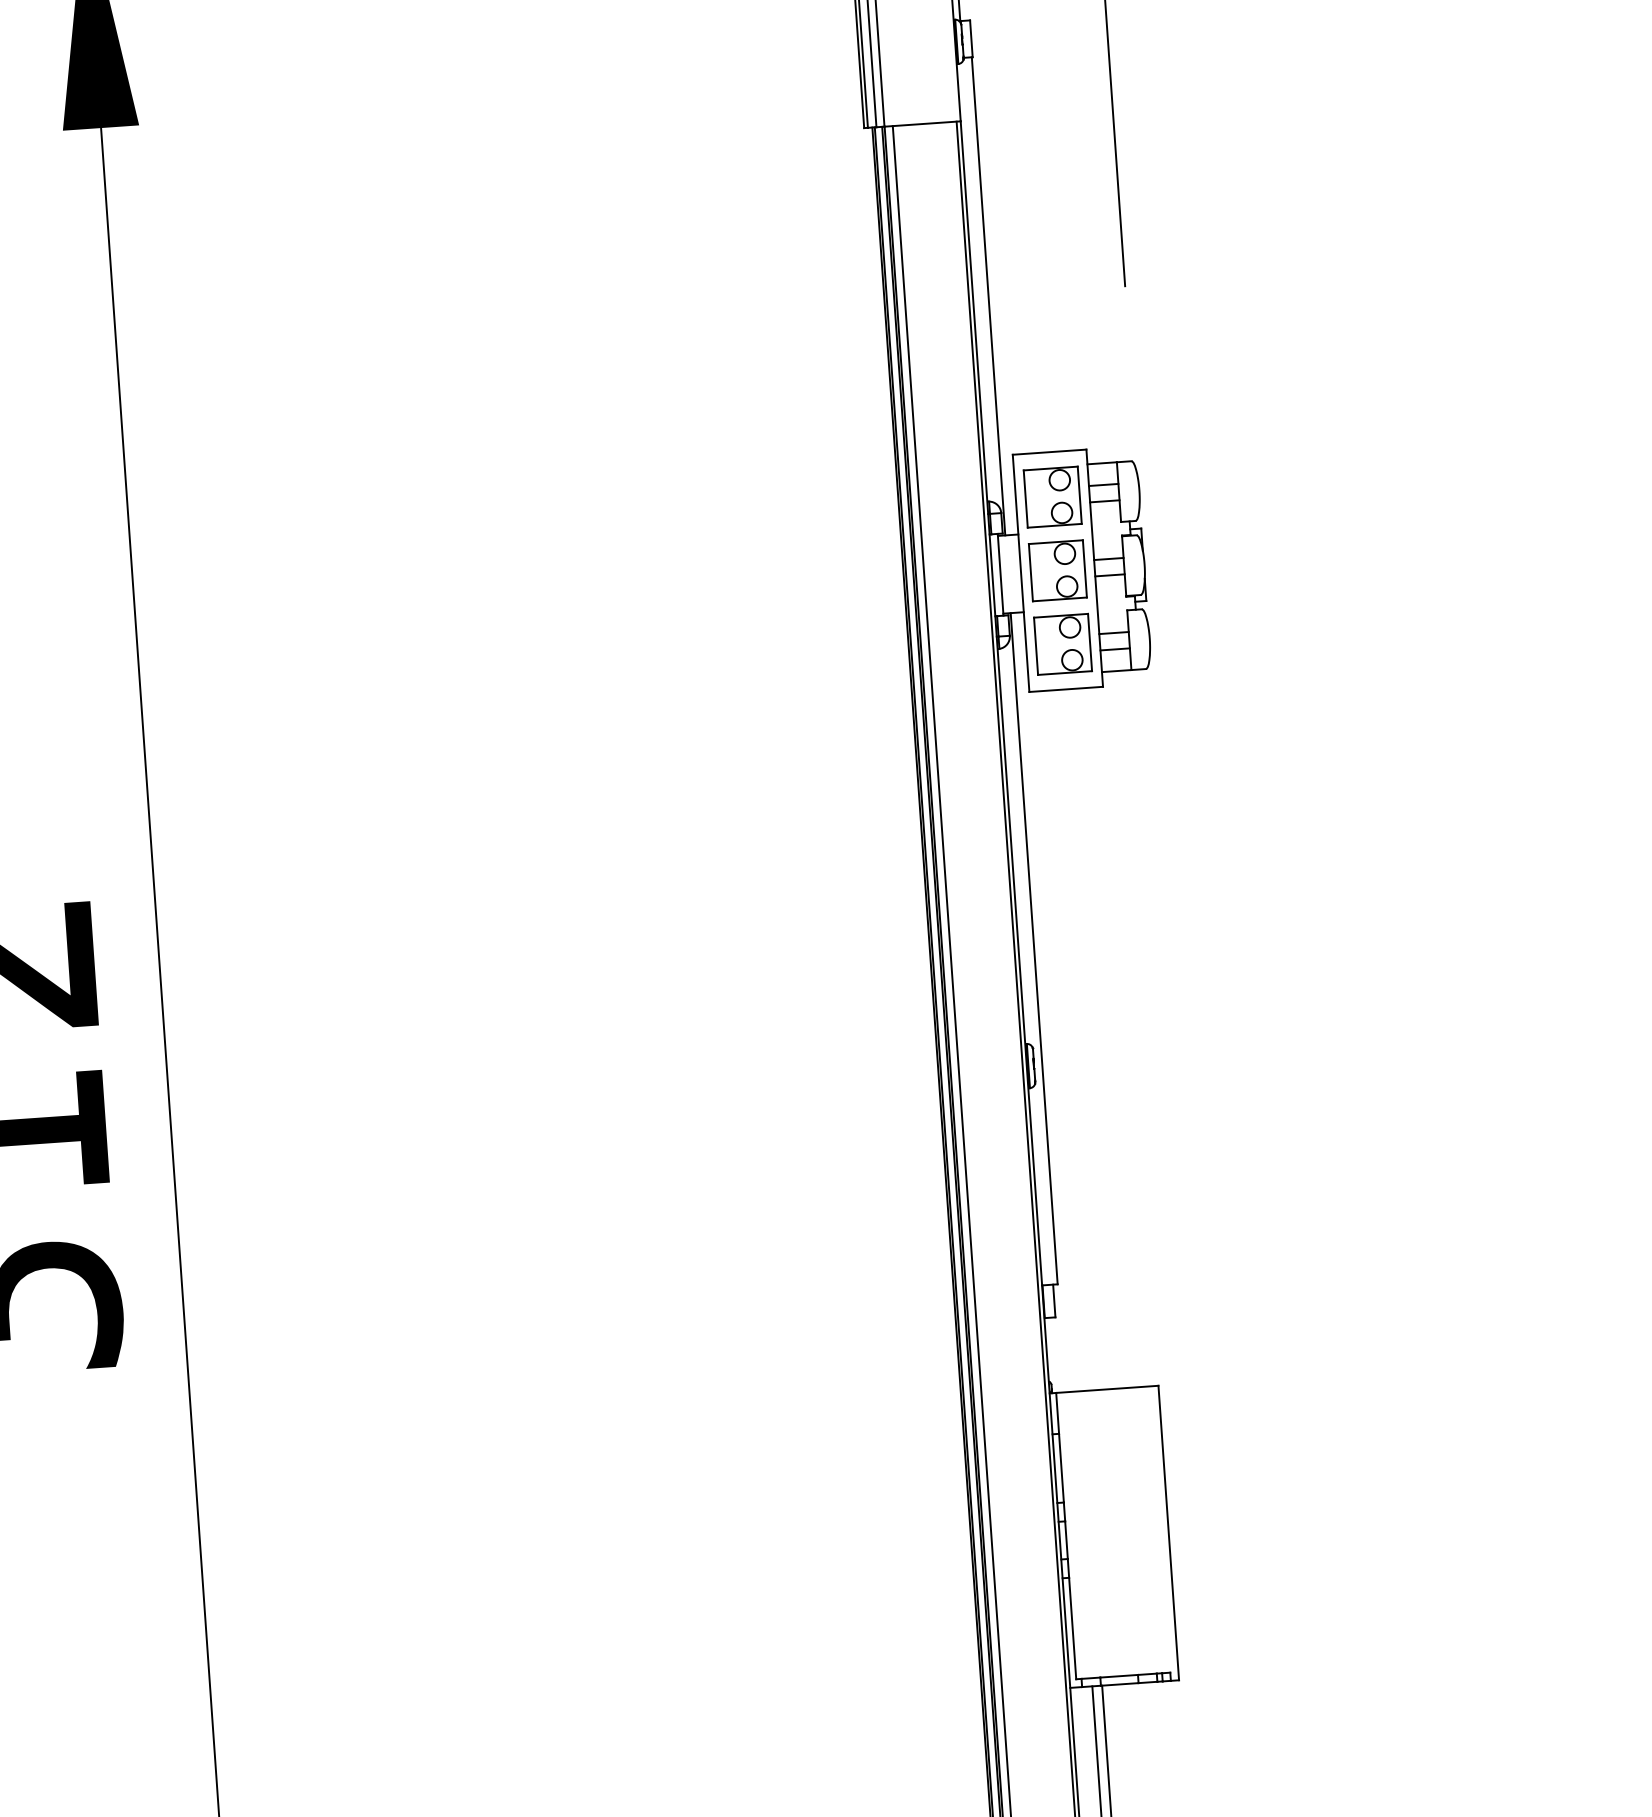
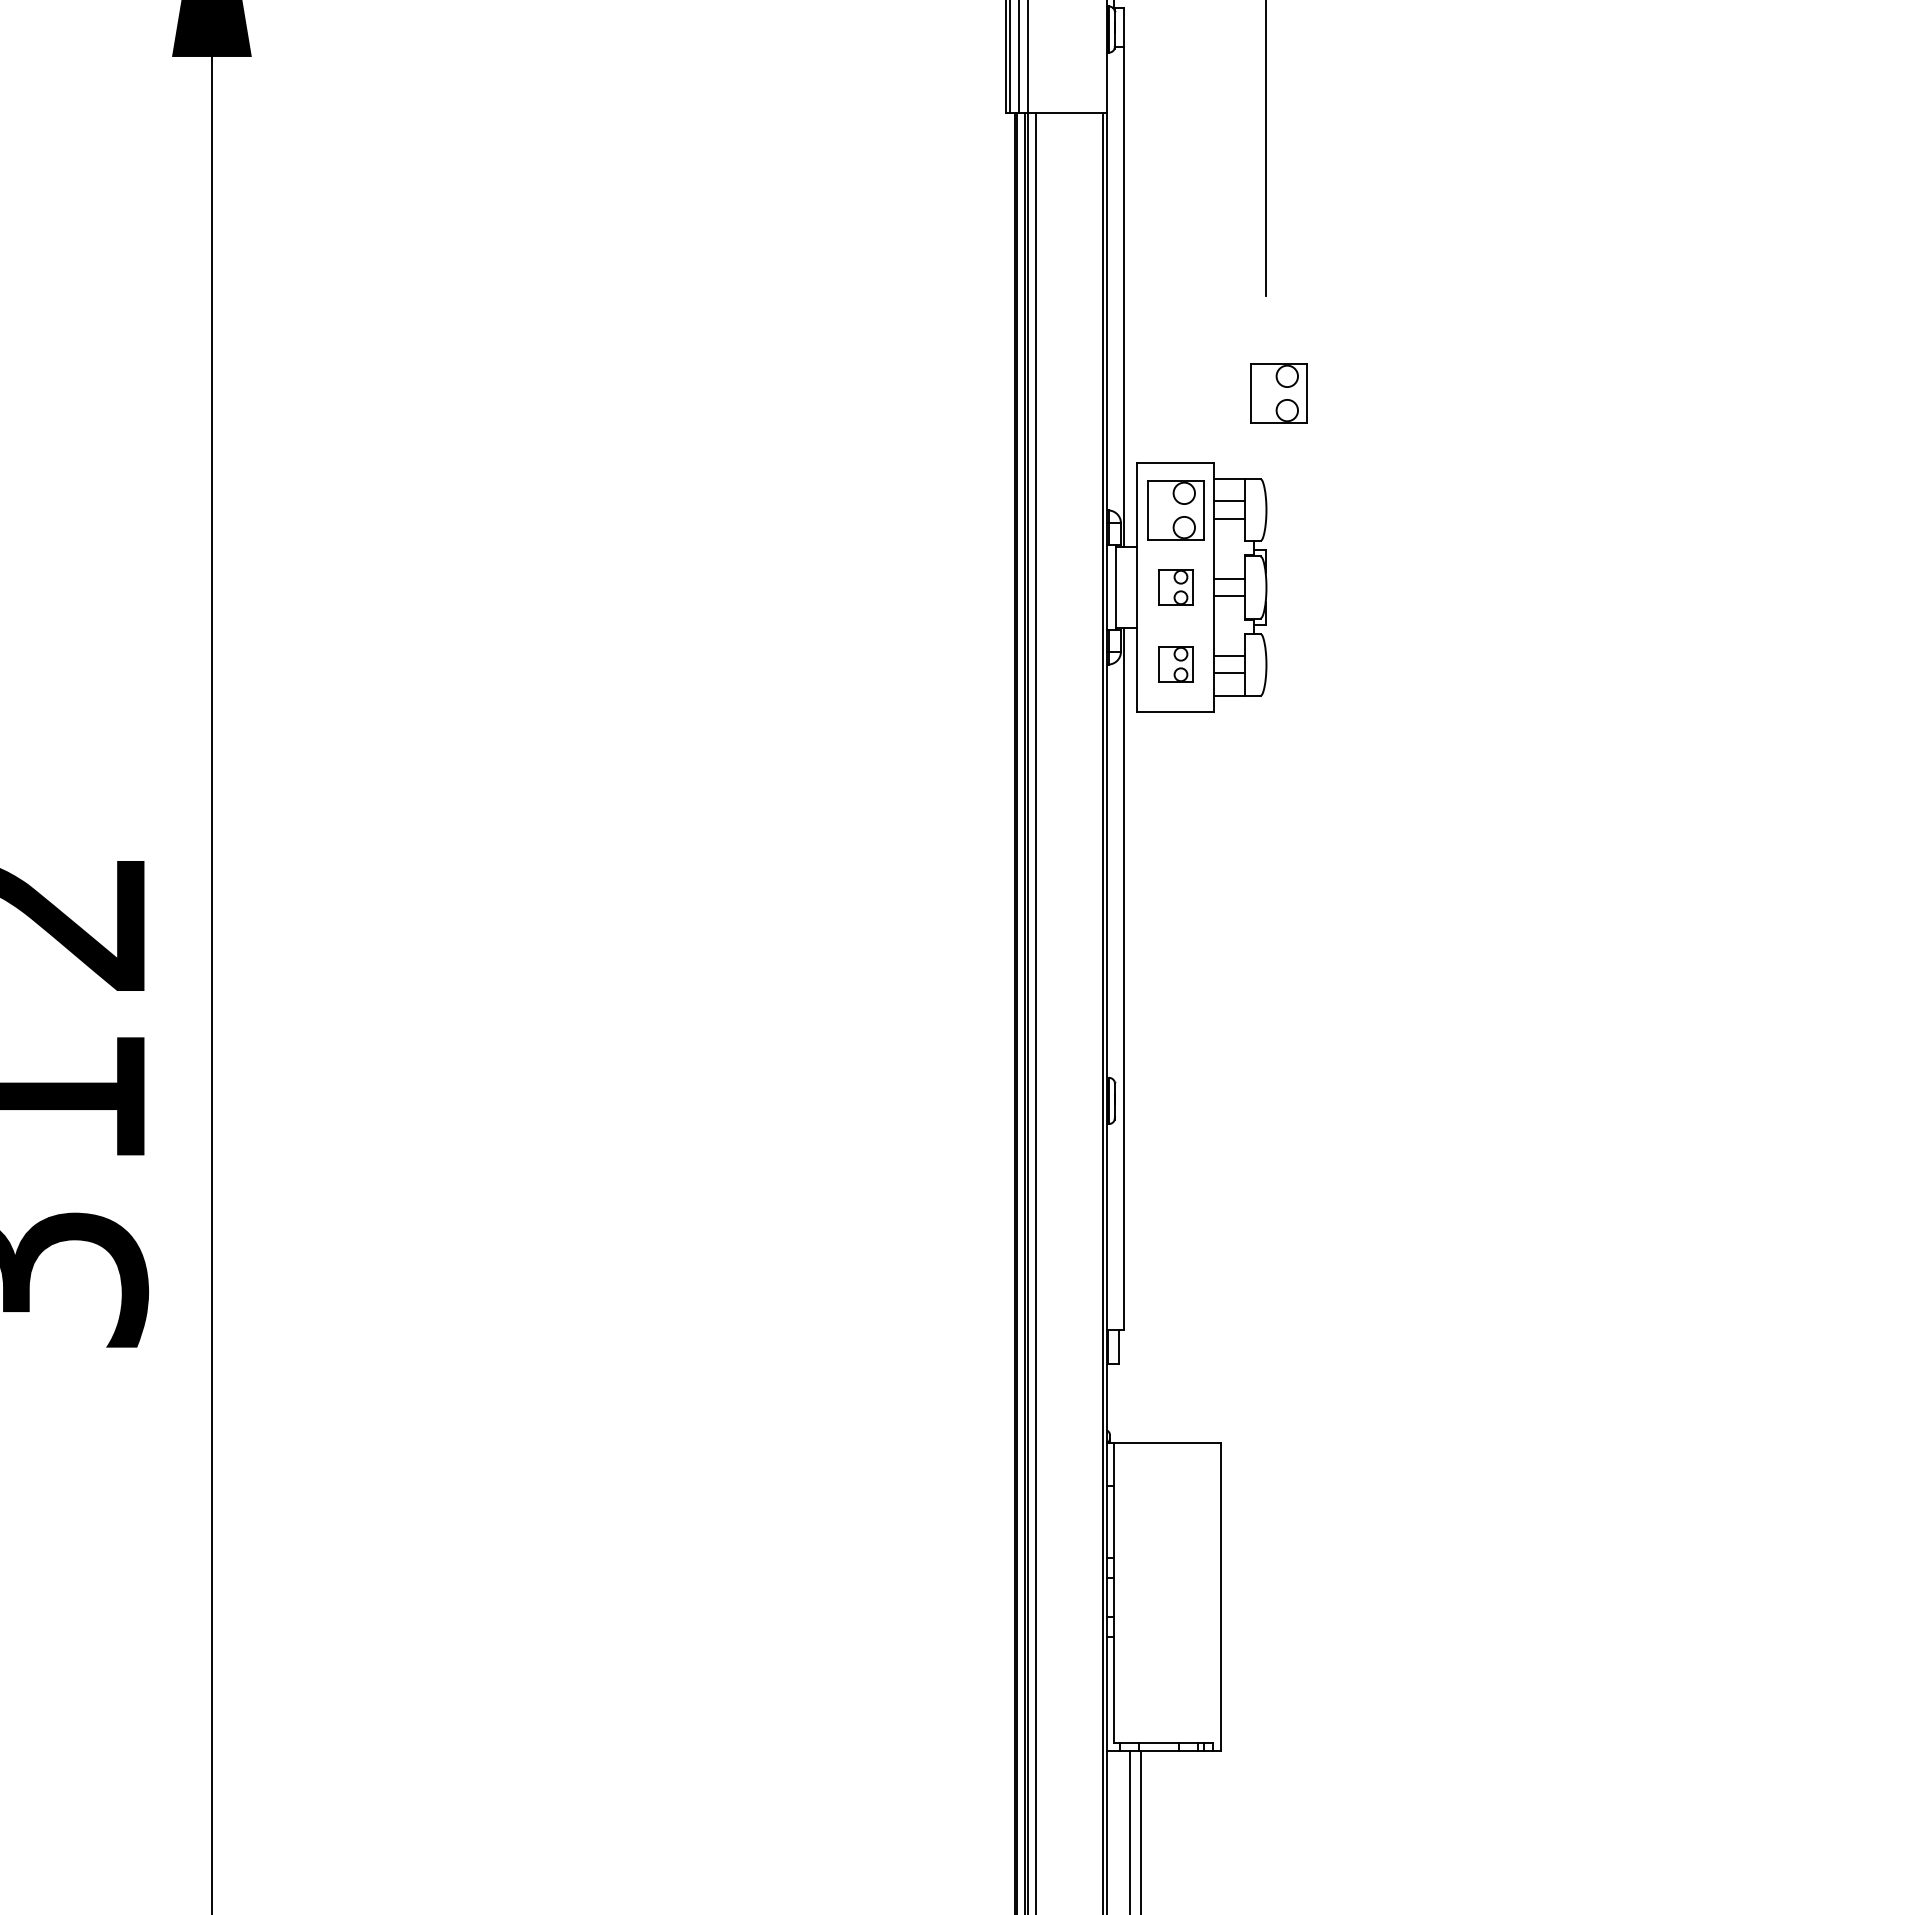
part: (1143, 378) -> (1278, 393), added
part: (1057, 570) -> (1175, 587), size x0.6
part: (1062, 644) -> (1175, 664), size x0.6

